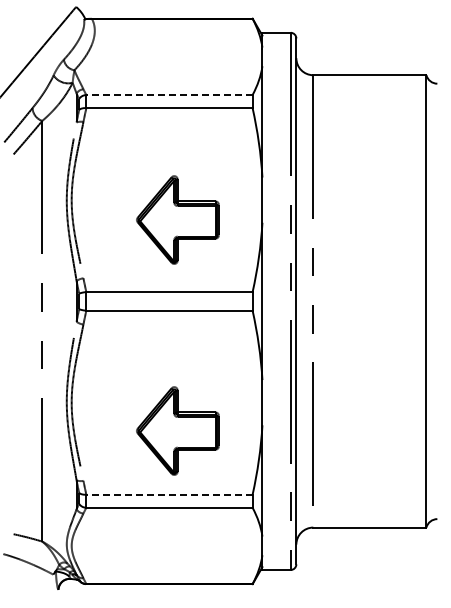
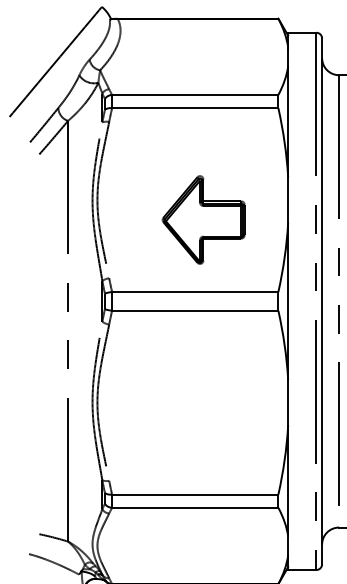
line: (168, 95) -> (194, 95), dashed -> solid
part: (177, 430) -> (203, 430), removed
line: (168, 494) -> (194, 494), dashed -> solid

